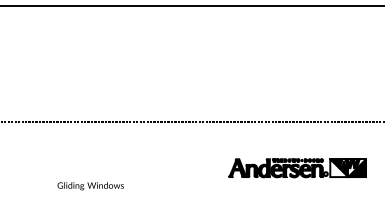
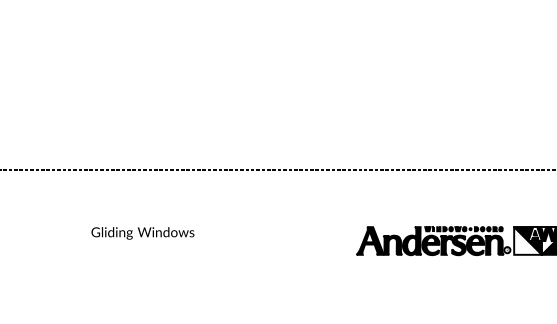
text: (90, 186) -> (142, 233), moved

